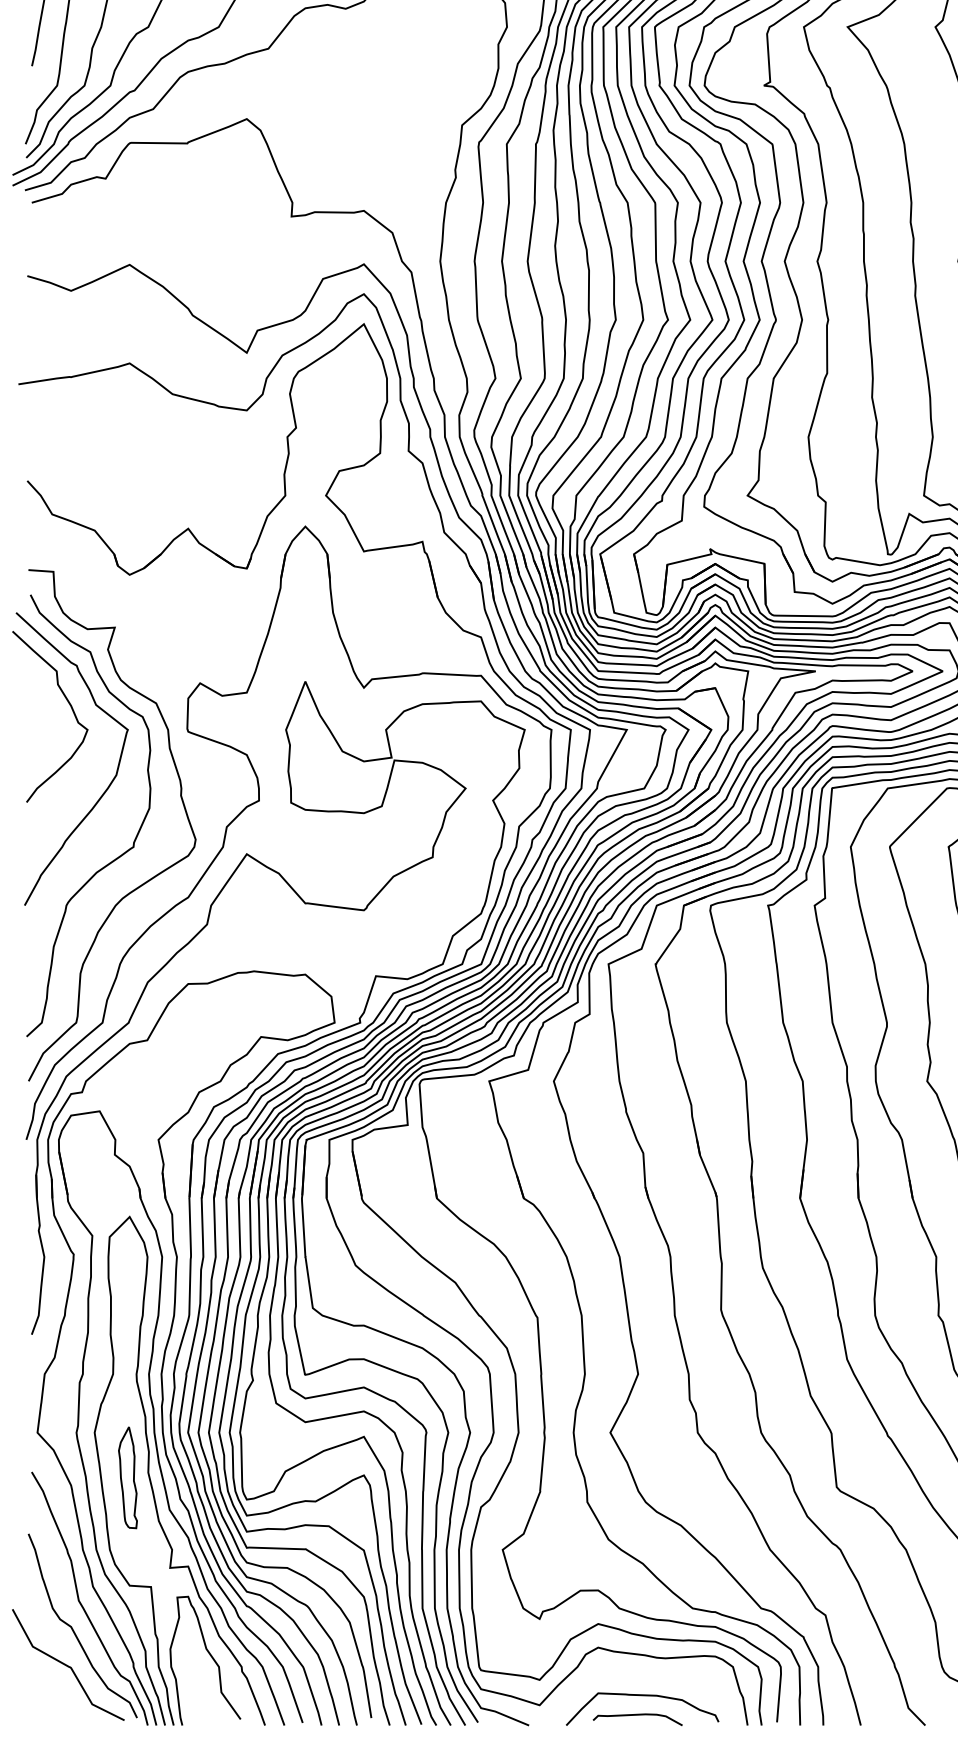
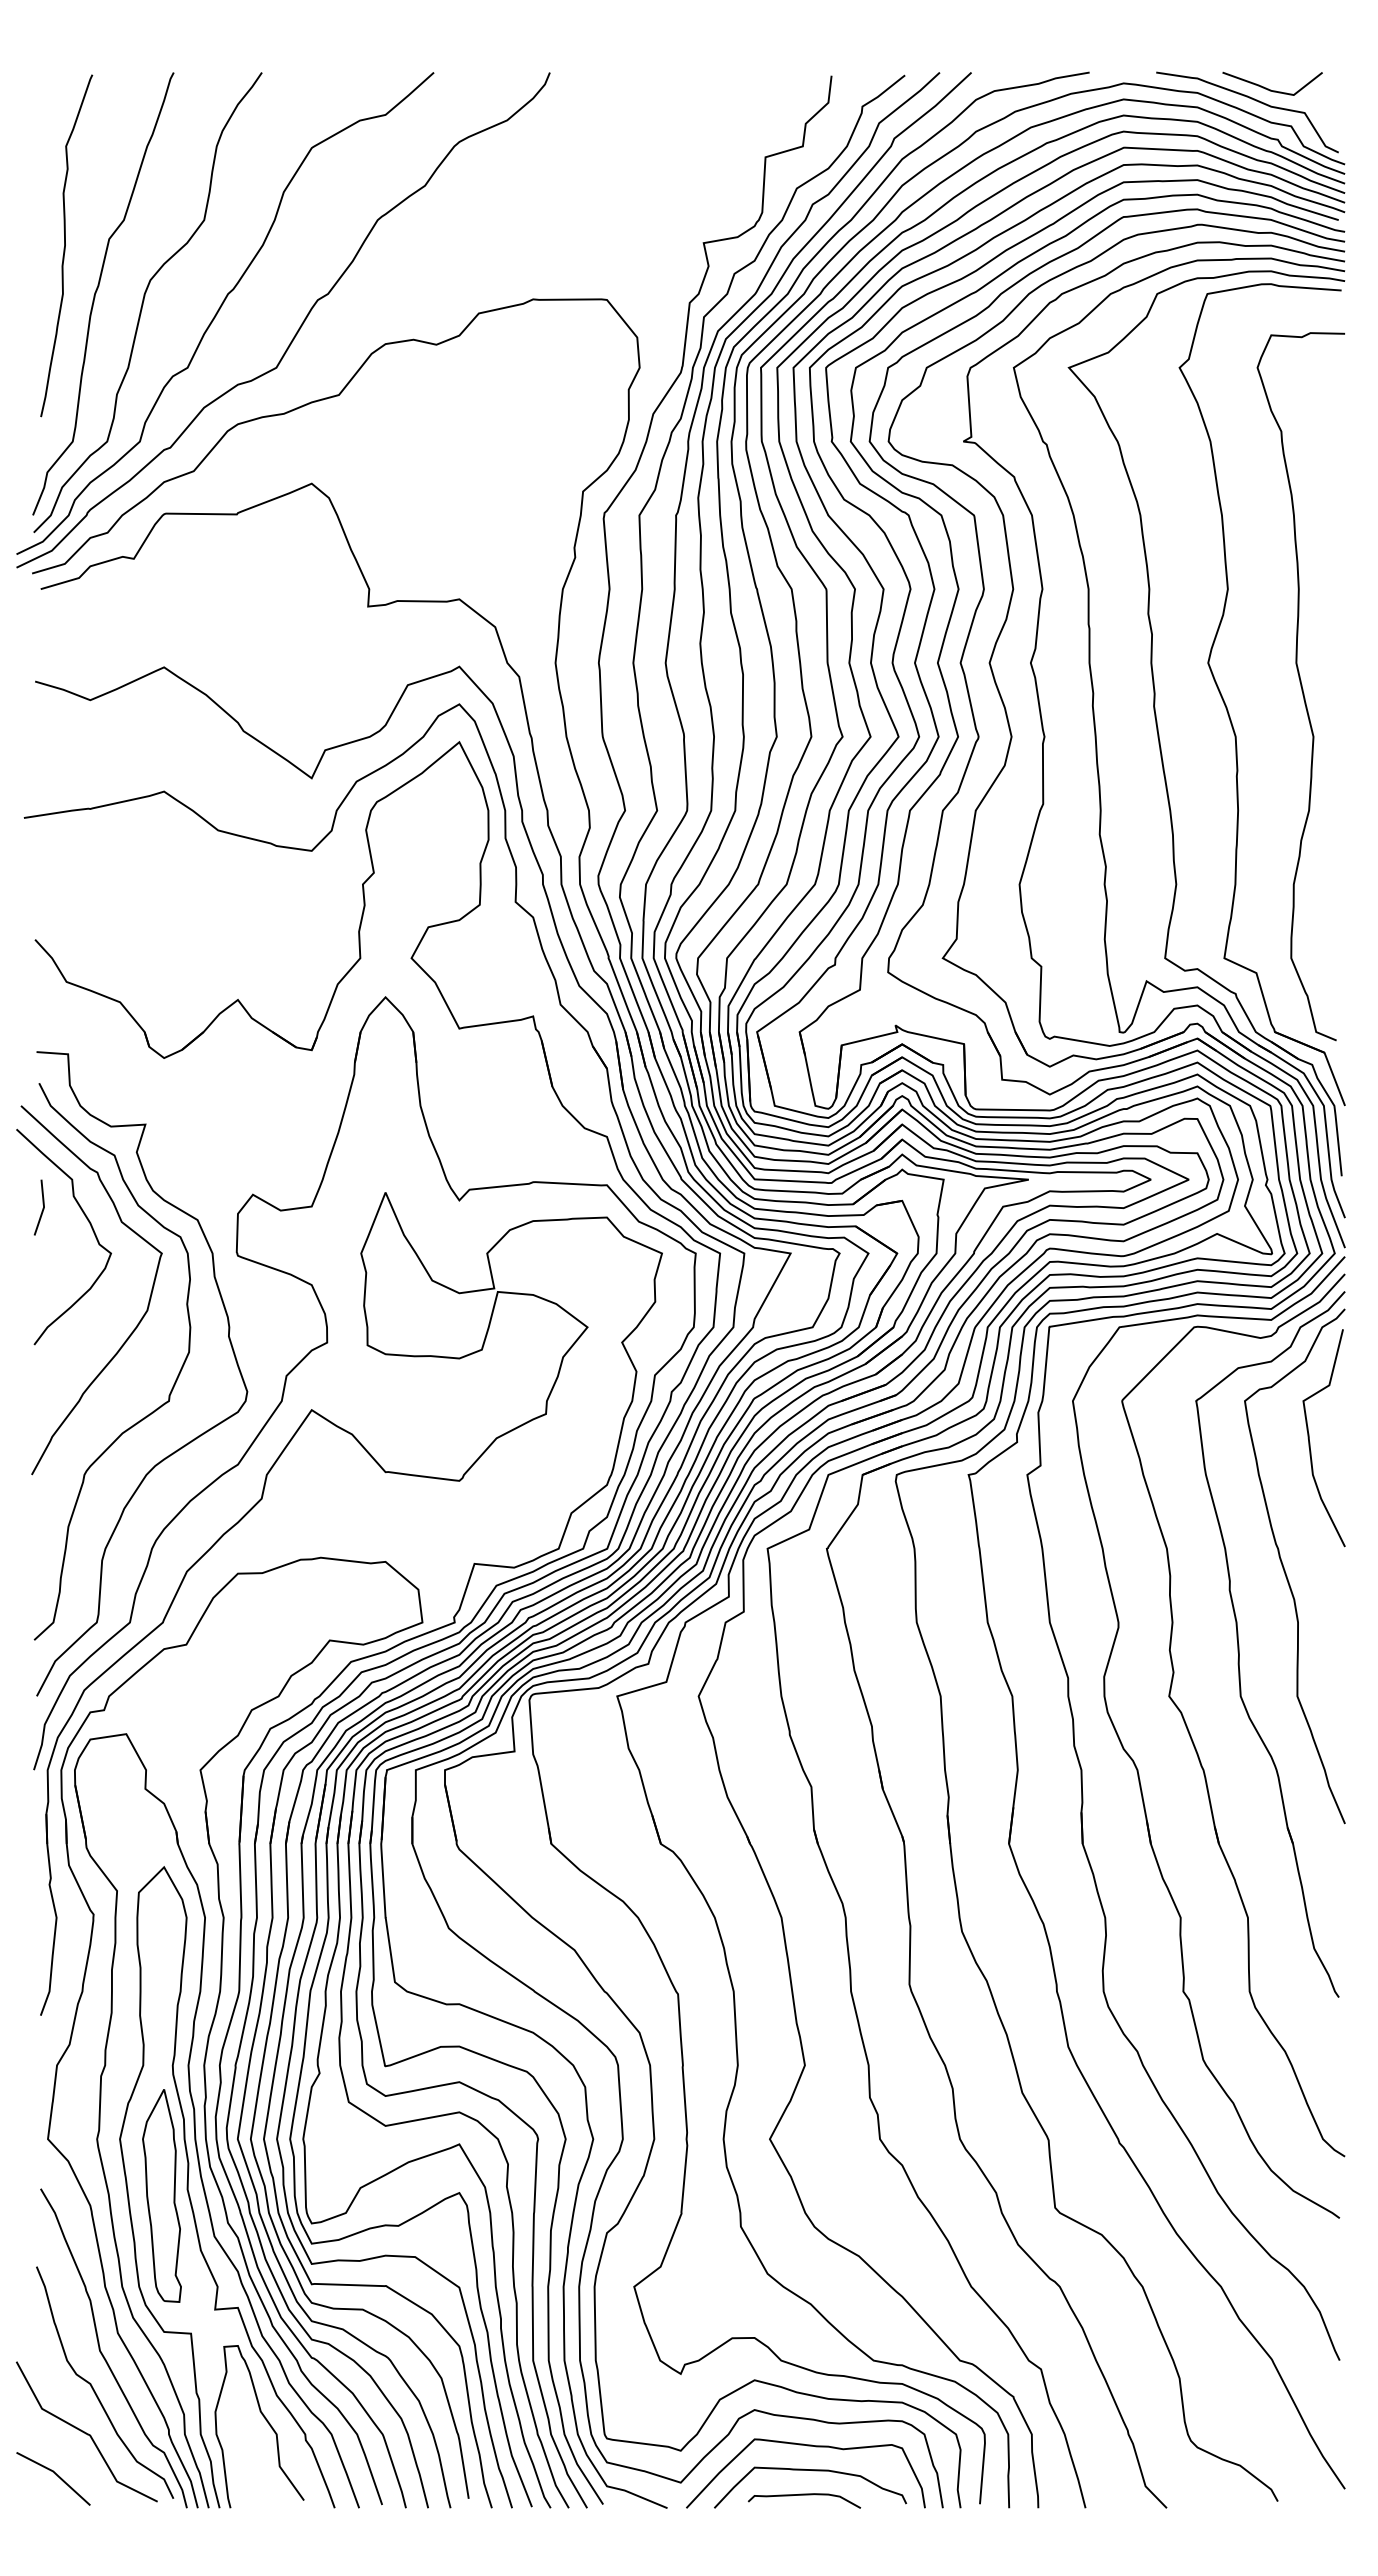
line: (33, 694) -> (42, 1208), added
part: (127, 1477) -> (161, 2195), size x1.67
curve: (640, 1676) -> (807, 2446), added
line: (44, 1699) -> (56, 2475), added

